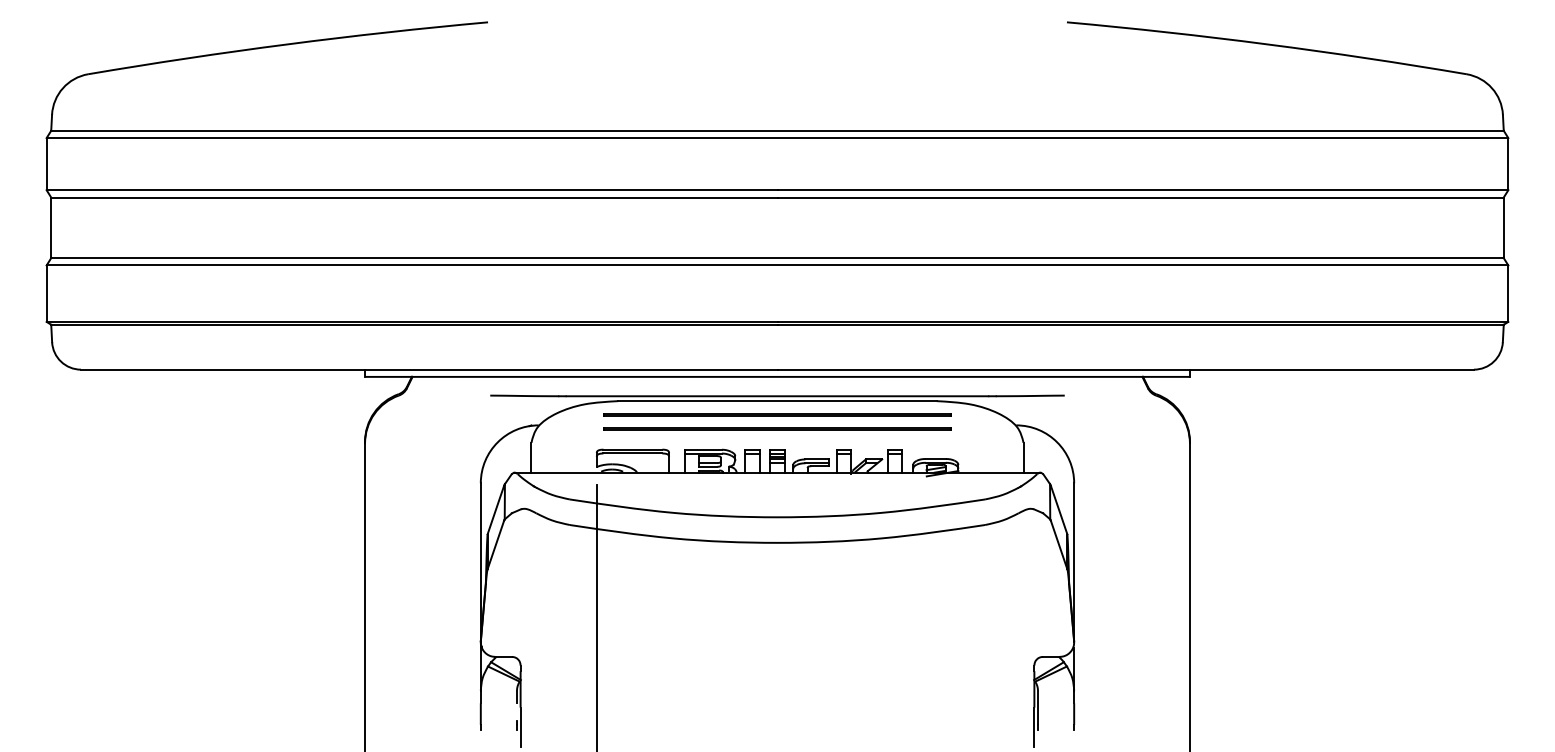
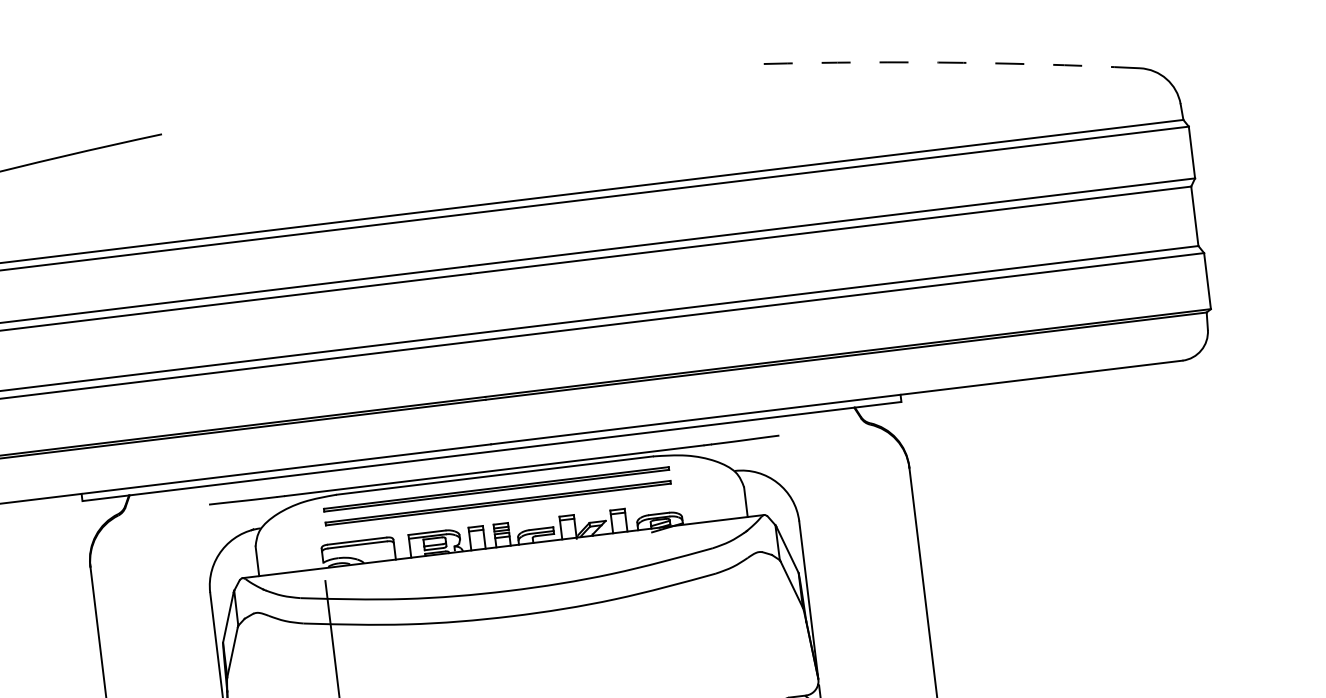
arc: (1267, 44) -> (938, 62), solid -> dashed

